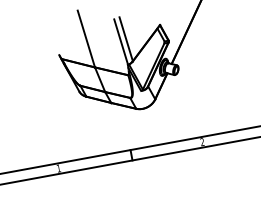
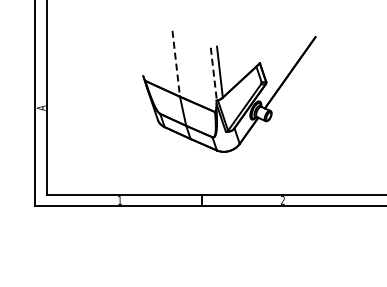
line: (86, 39) -> (176, 64), solid -> dashed
line: (120, 42) -> (213, 74), solid -> dashed

